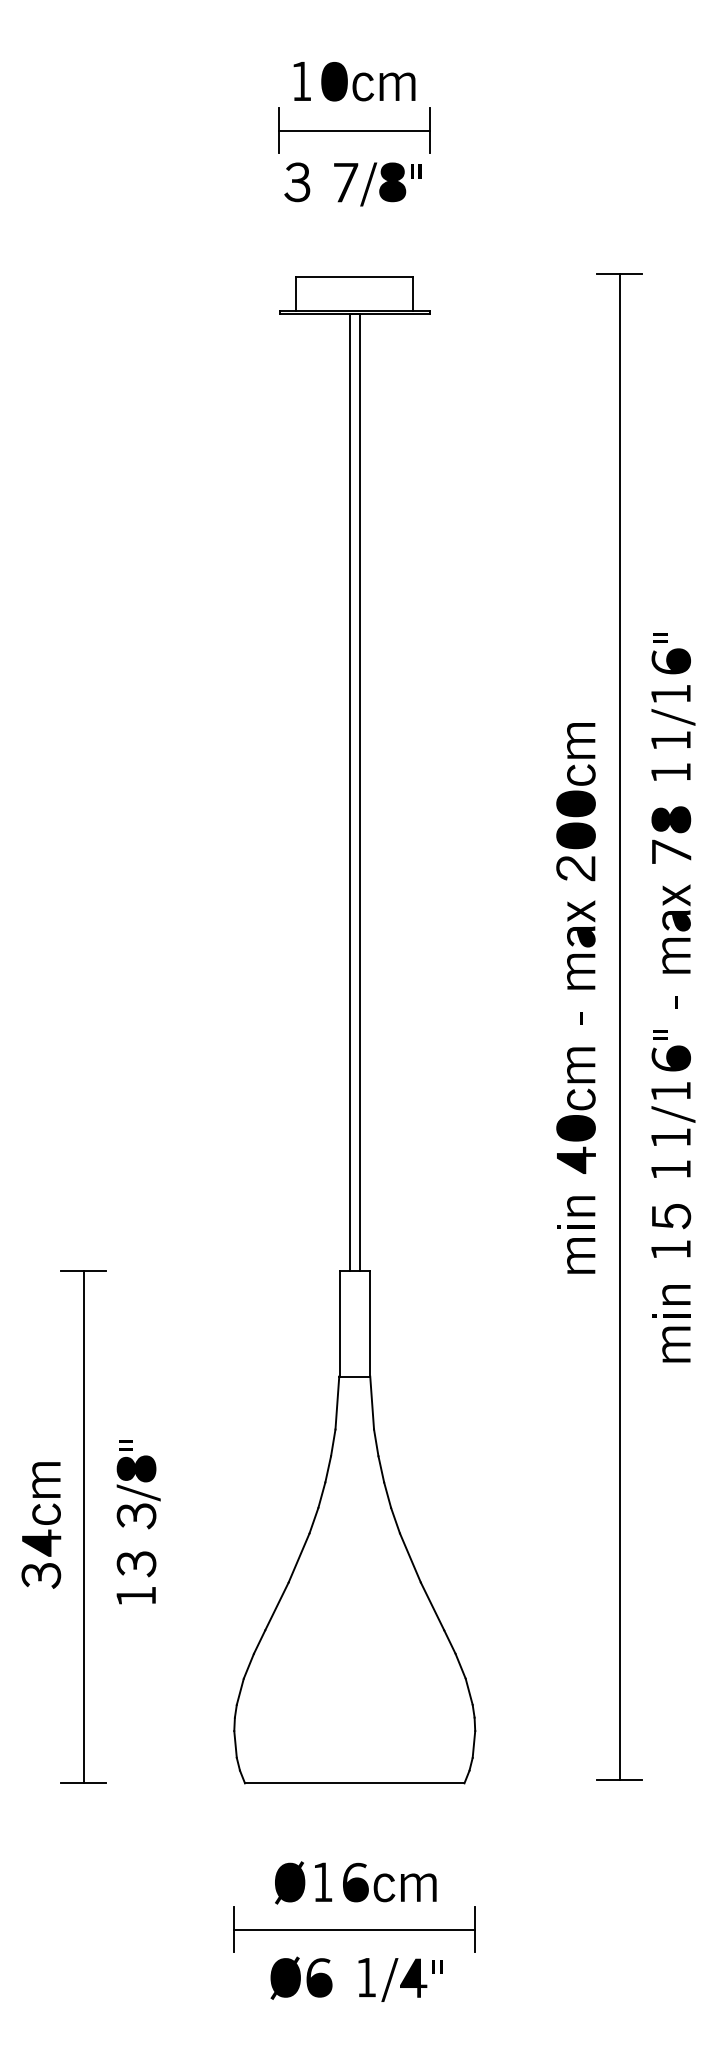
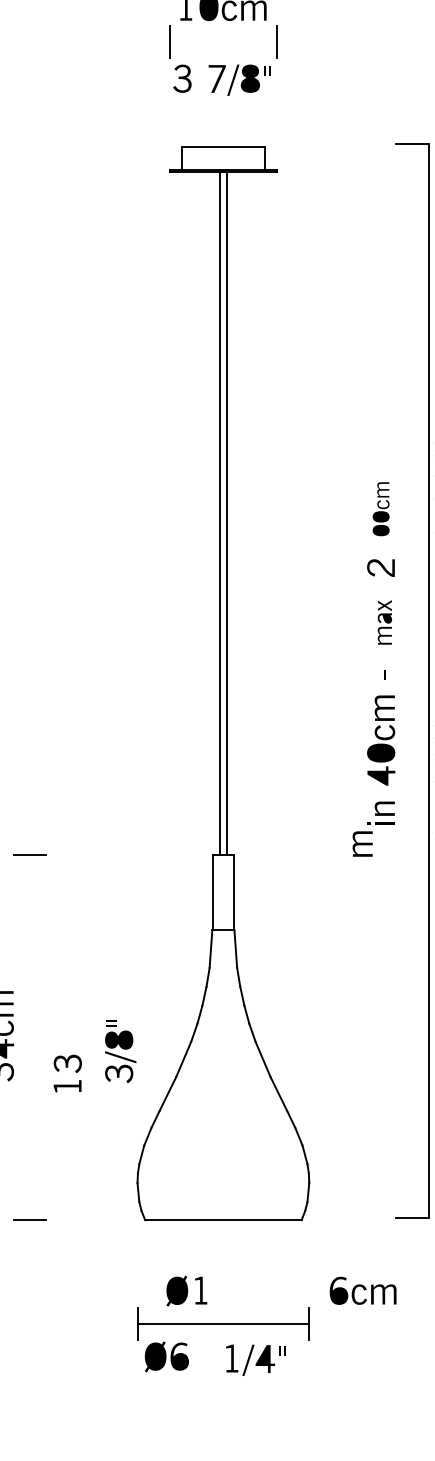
line: (354, 130) -> (223, 41), removed
part: (575, 786) -> (380, 509), size x0.6
part: (581, 944) -> (385, 622), size x0.7
line: (619, 1027) -> (429, 681), moved
part: (581, 1255) -> (362, 843), moved
part: (138, 1484) -> (120, 1051), moved
line: (83, 1527) -> (30, 1037), removed
part: (389, 1882) -> (362, 1290), moved
part: (301, 1977) -> (166, 1356), moved

